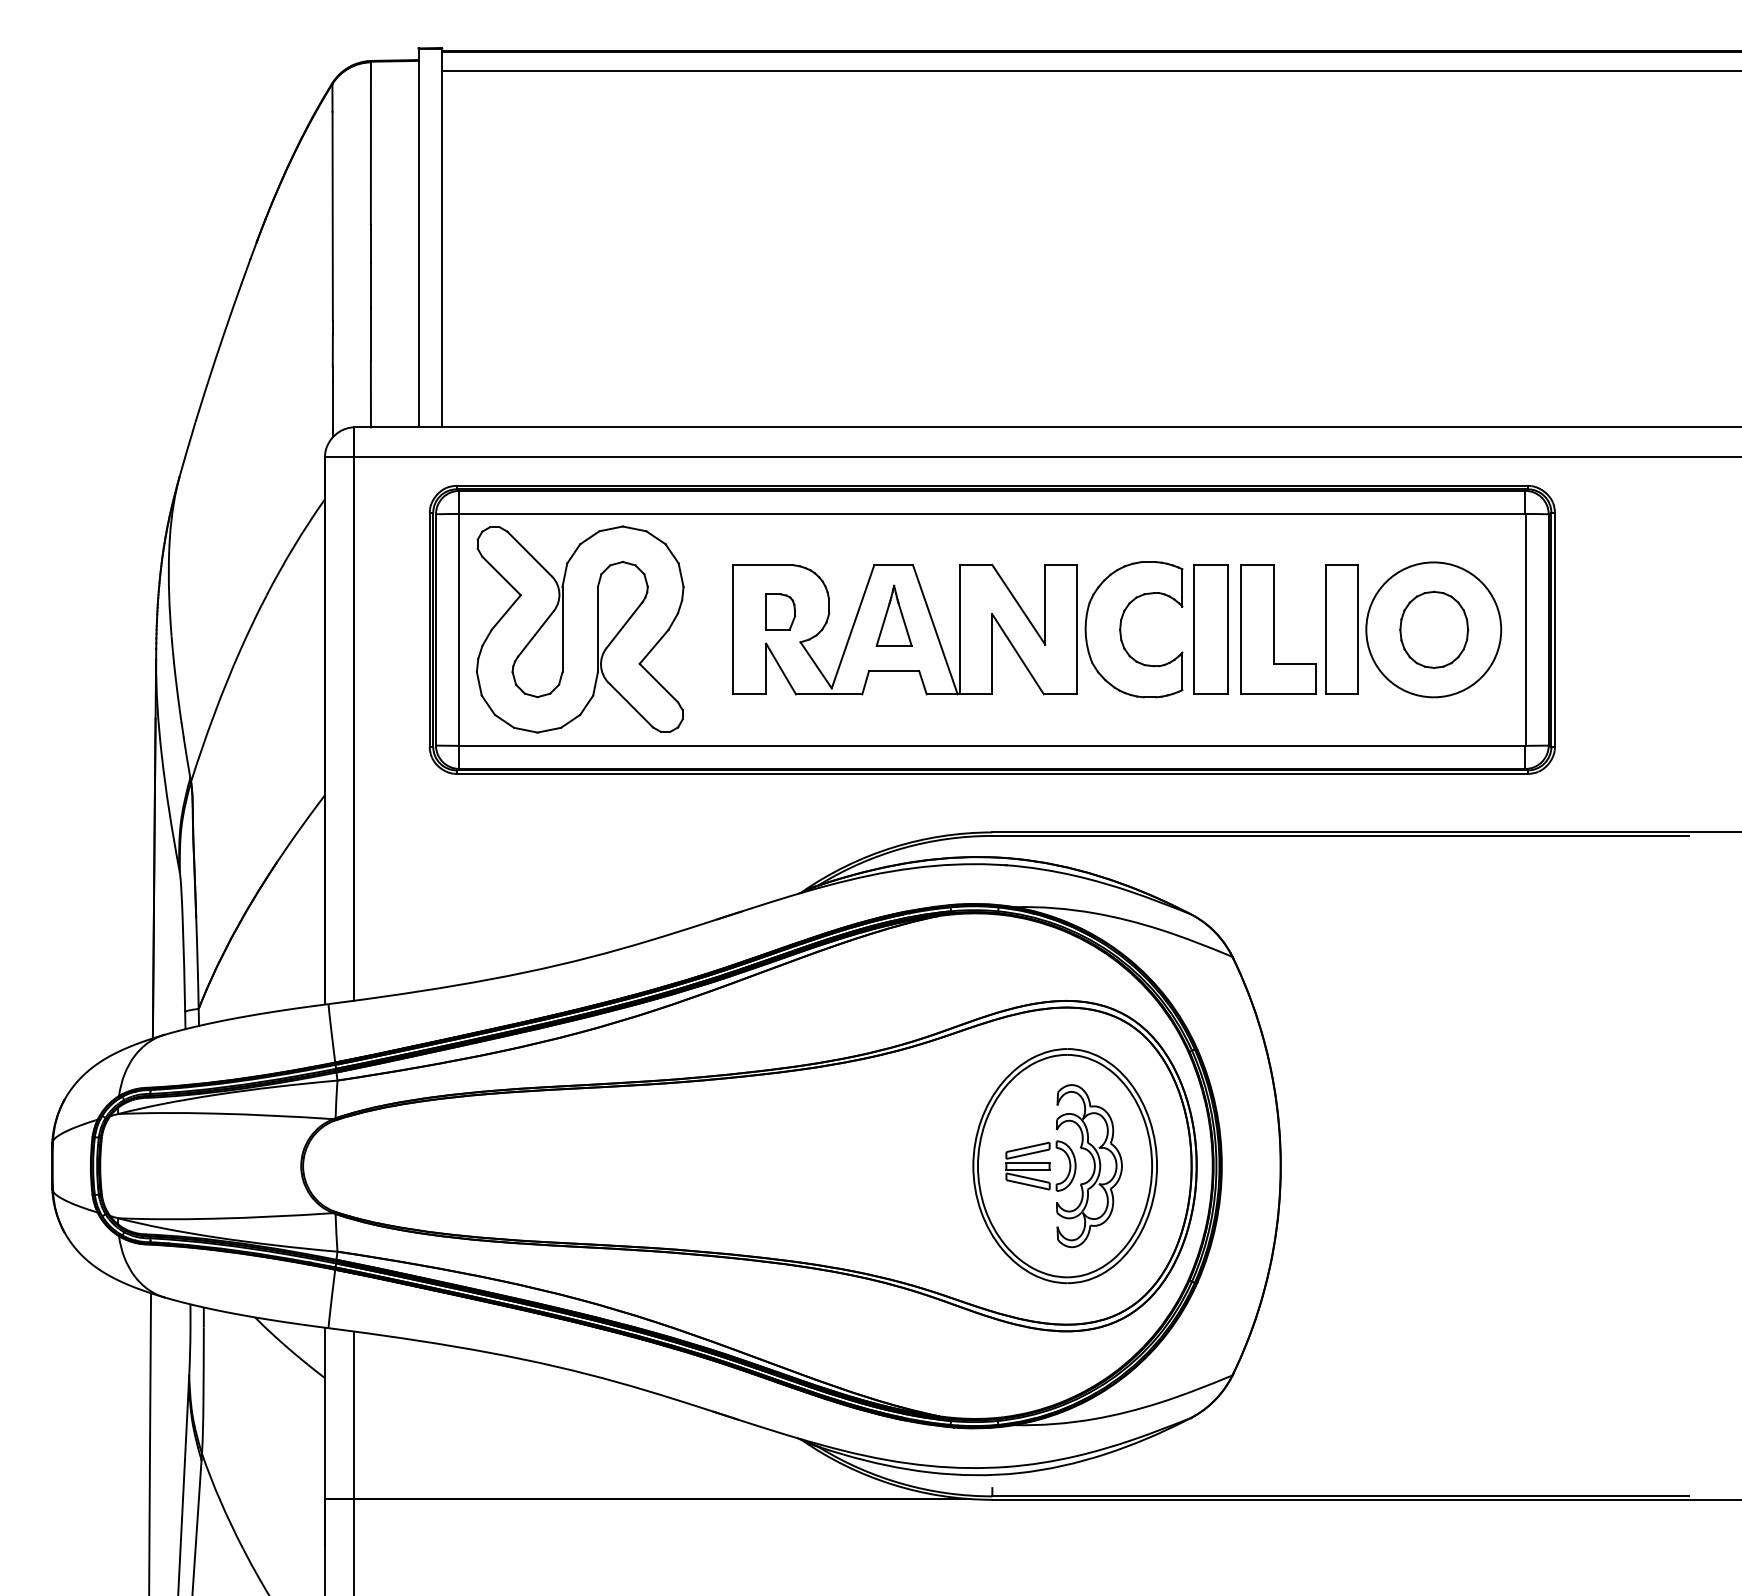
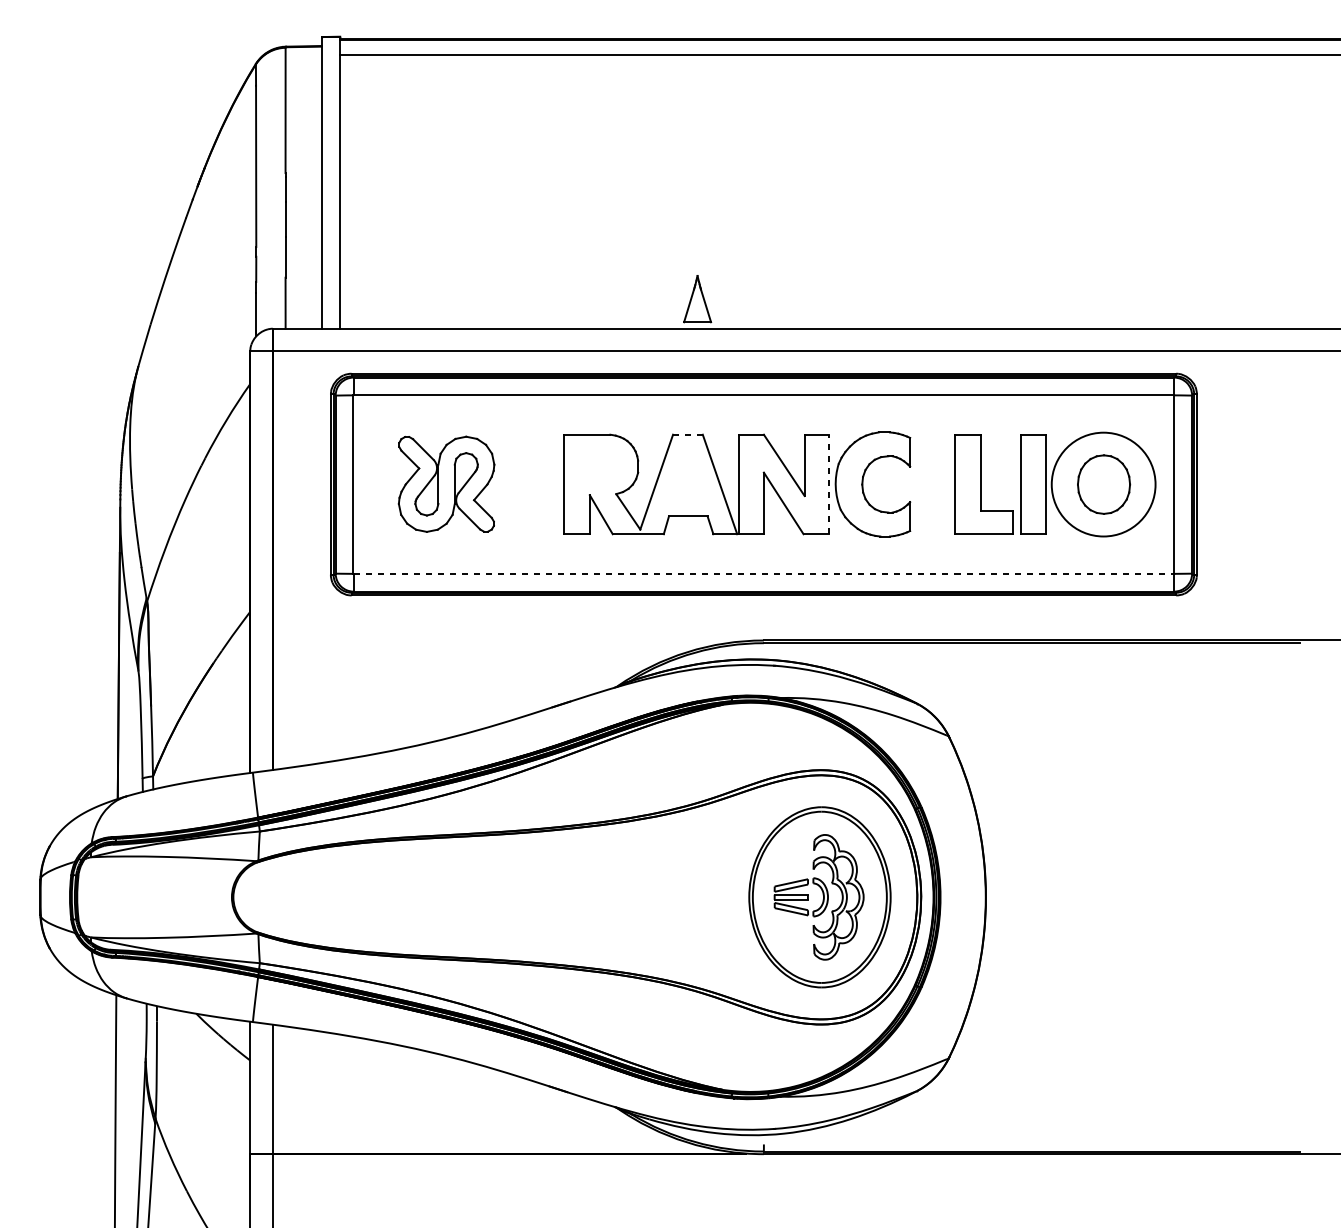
line: (894, 565) -> (688, 435), solid -> dashed
part: (780, 611) -> (600, 470), removed
part: (893, 615) -> (697, 298), moved
part: (579, 629) -> (446, 484), size x0.6
line: (1076, 629) -> (828, 484), solid -> dashed
part: (1210, 629) -> (931, 484), removed
line: (992, 746) -> (764, 574), solid -> dashed

